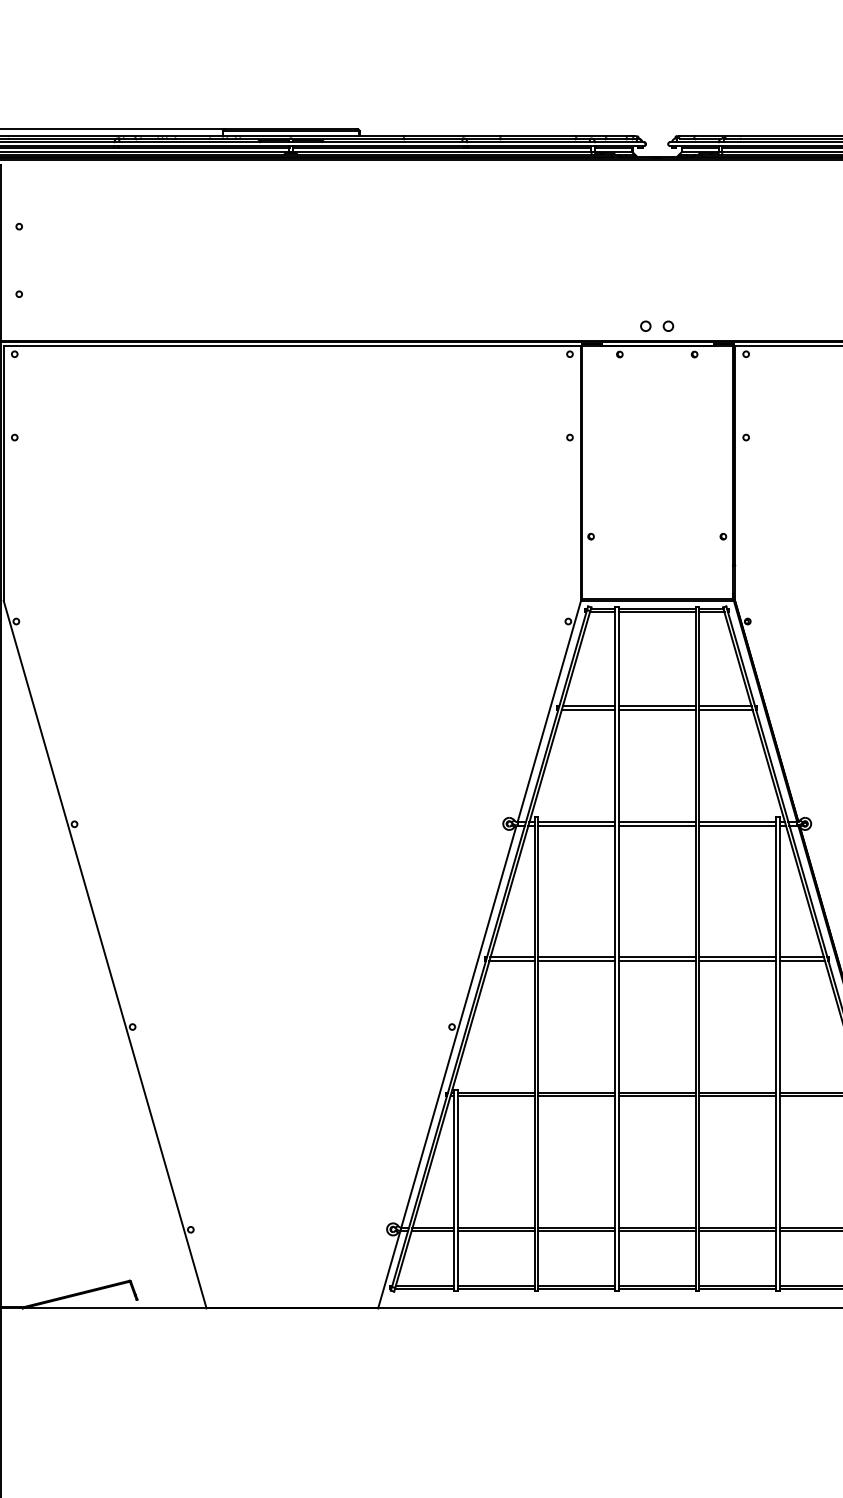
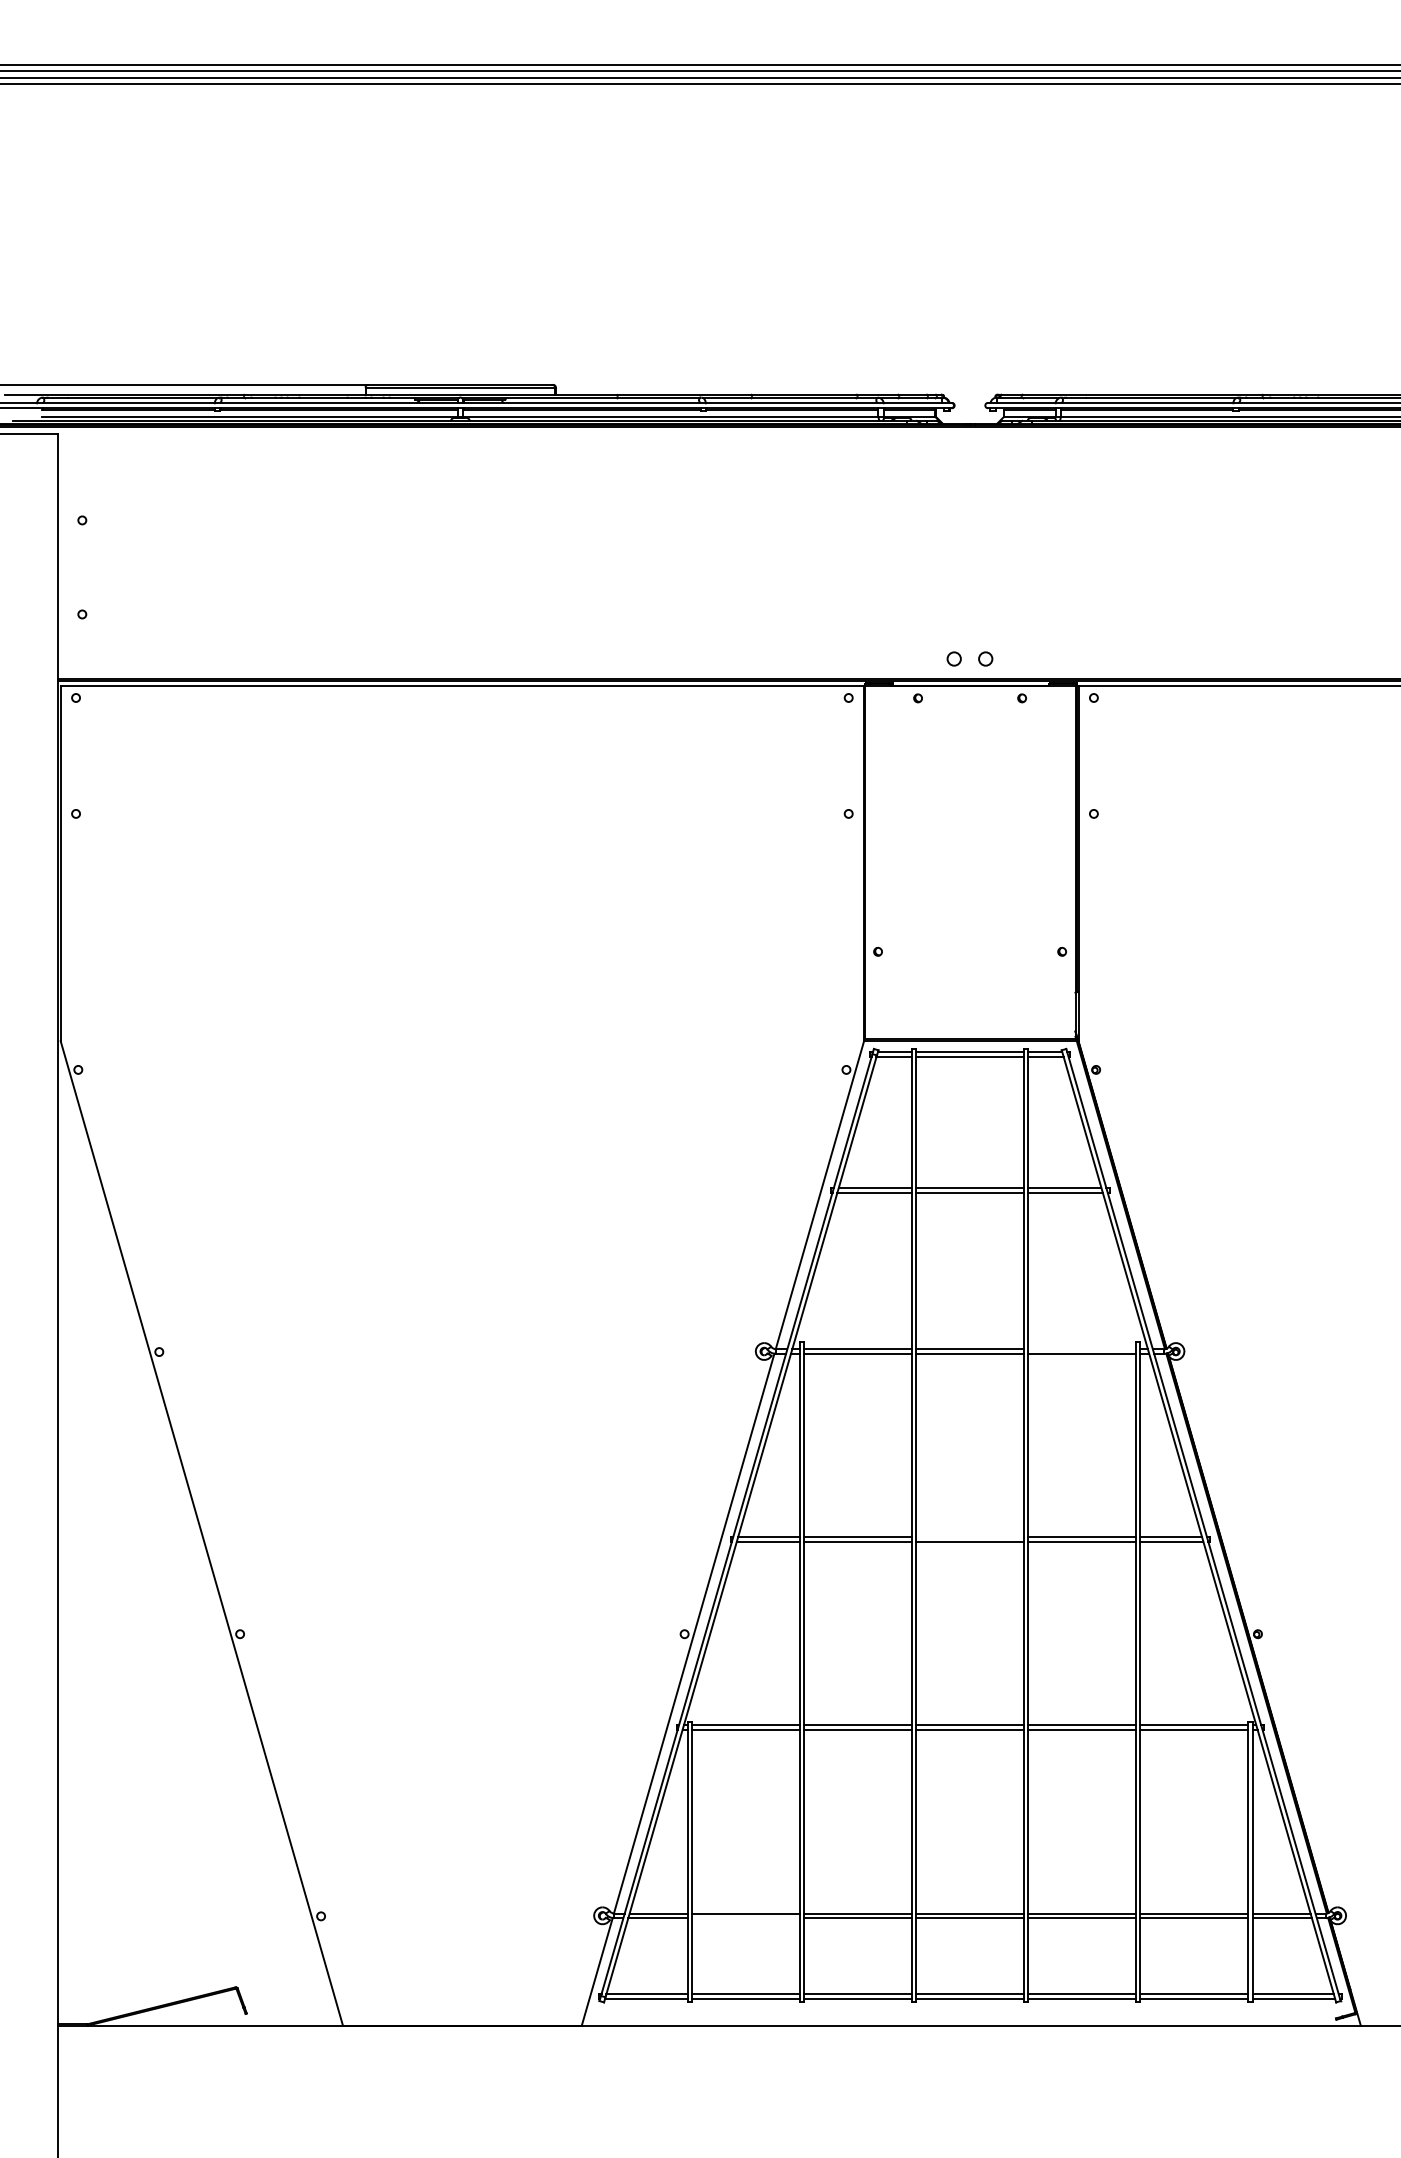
line: (737, 822) -> (1081, 1349), removed
line: (656, 957) -> (969, 1537), removed
line: (495, 1231) -> (745, 1918), removed

